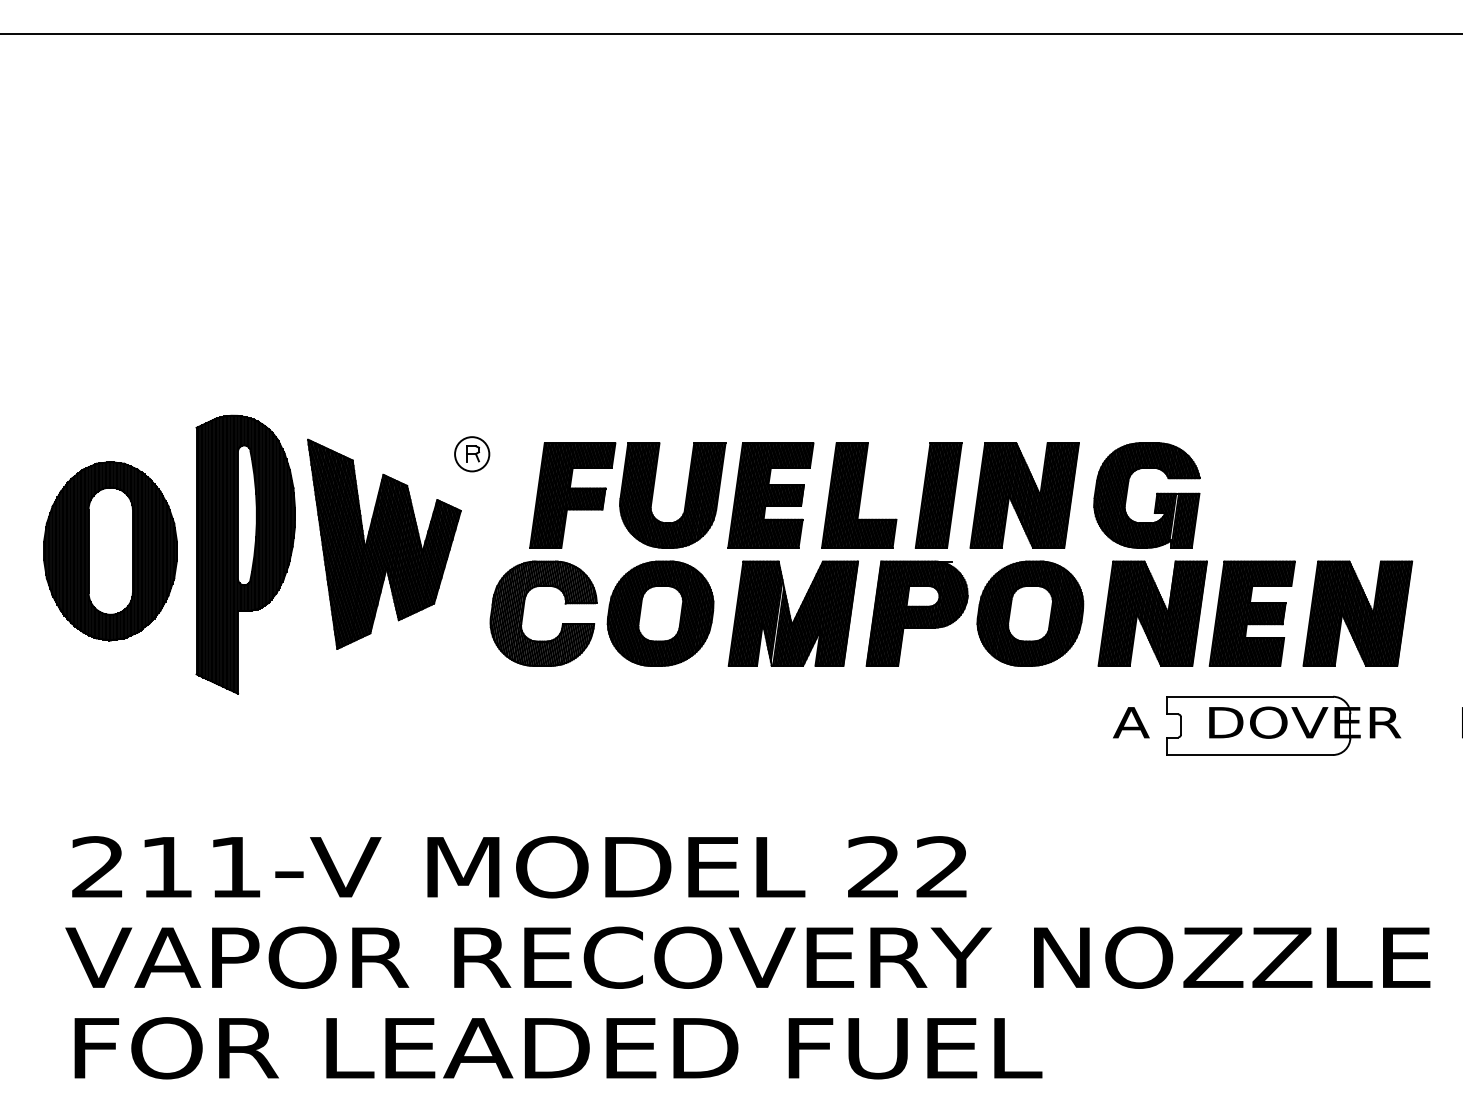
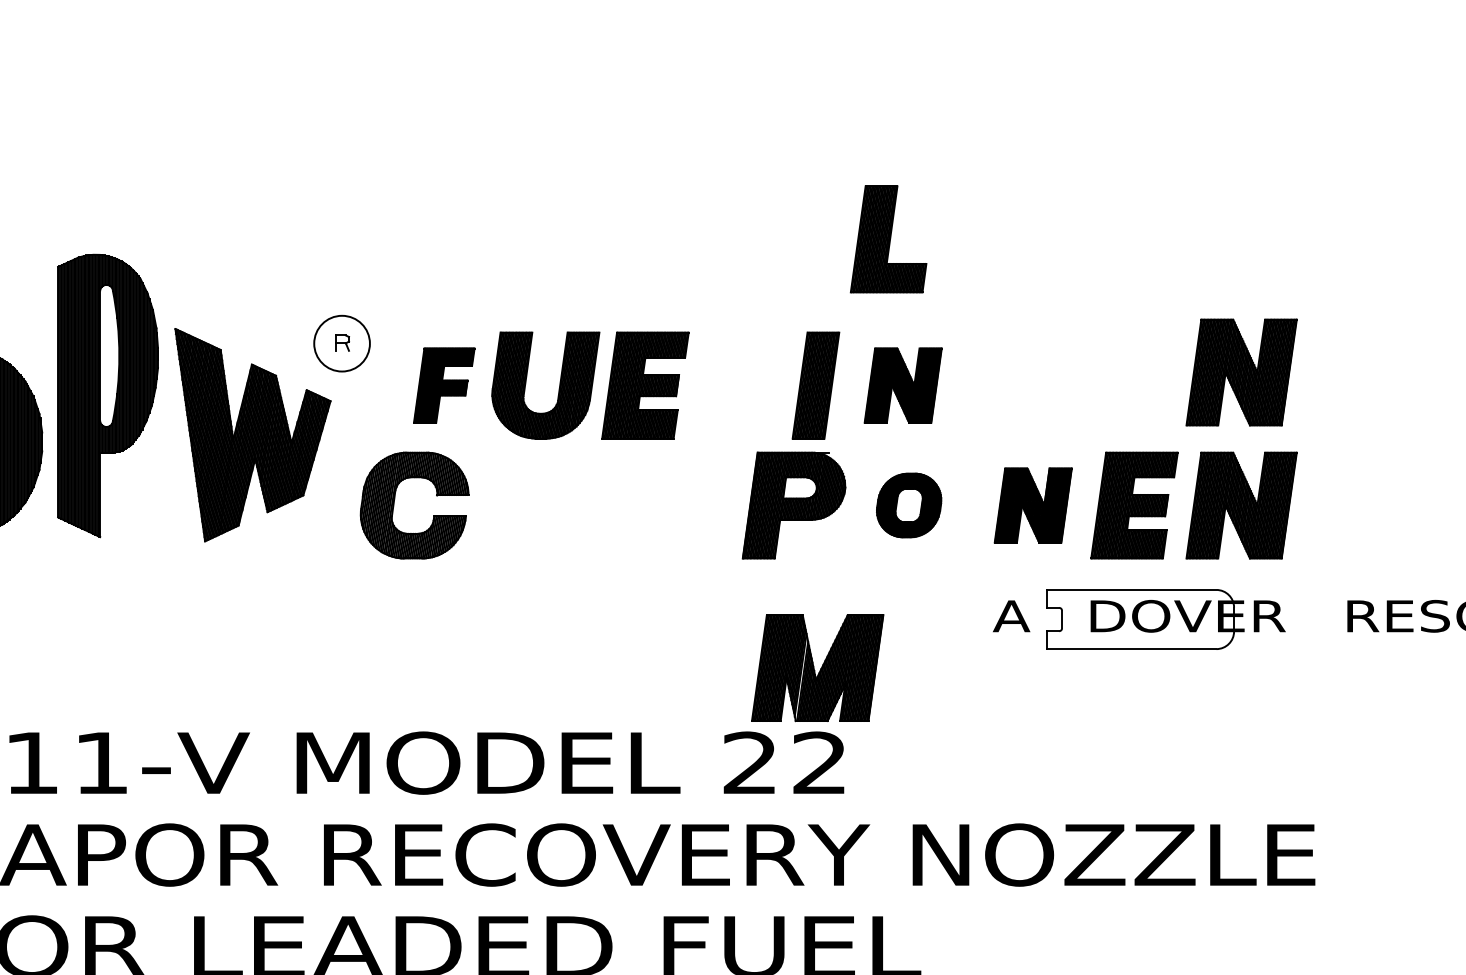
circle: (472, 454) -> (342, 343), size x1.6
part: (1357, 482) -> (1241, 372), added
part: (572, 495) -> (443, 385), size x0.7
part: (859, 495) -> (888, 239), moved
part: (1024, 495) -> (903, 385), size x0.7
part: (1155, 497) -> (1036, 387), removed
part: (245, 554) -> (107, 395), moved
part: (660, 613) -> (533, 505), removed
part: (792, 613) -> (816, 667), moved
part: (1030, 613) -> (909, 505), size x0.6
part: (1152, 613) -> (1033, 505), size x0.7

